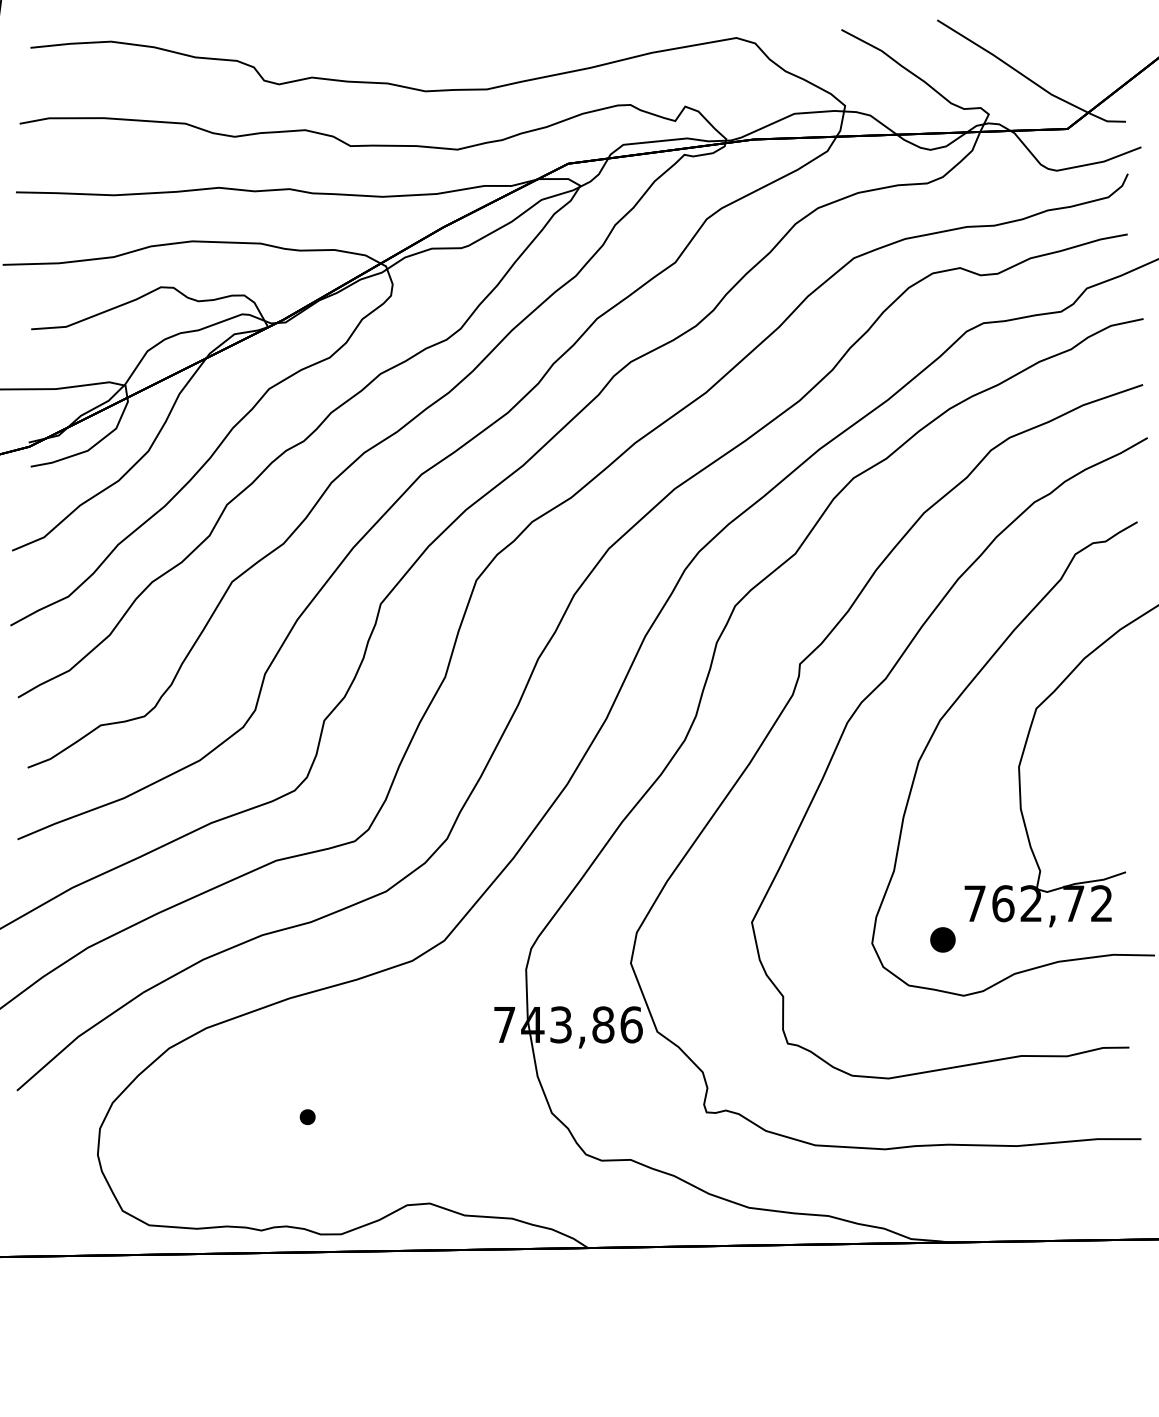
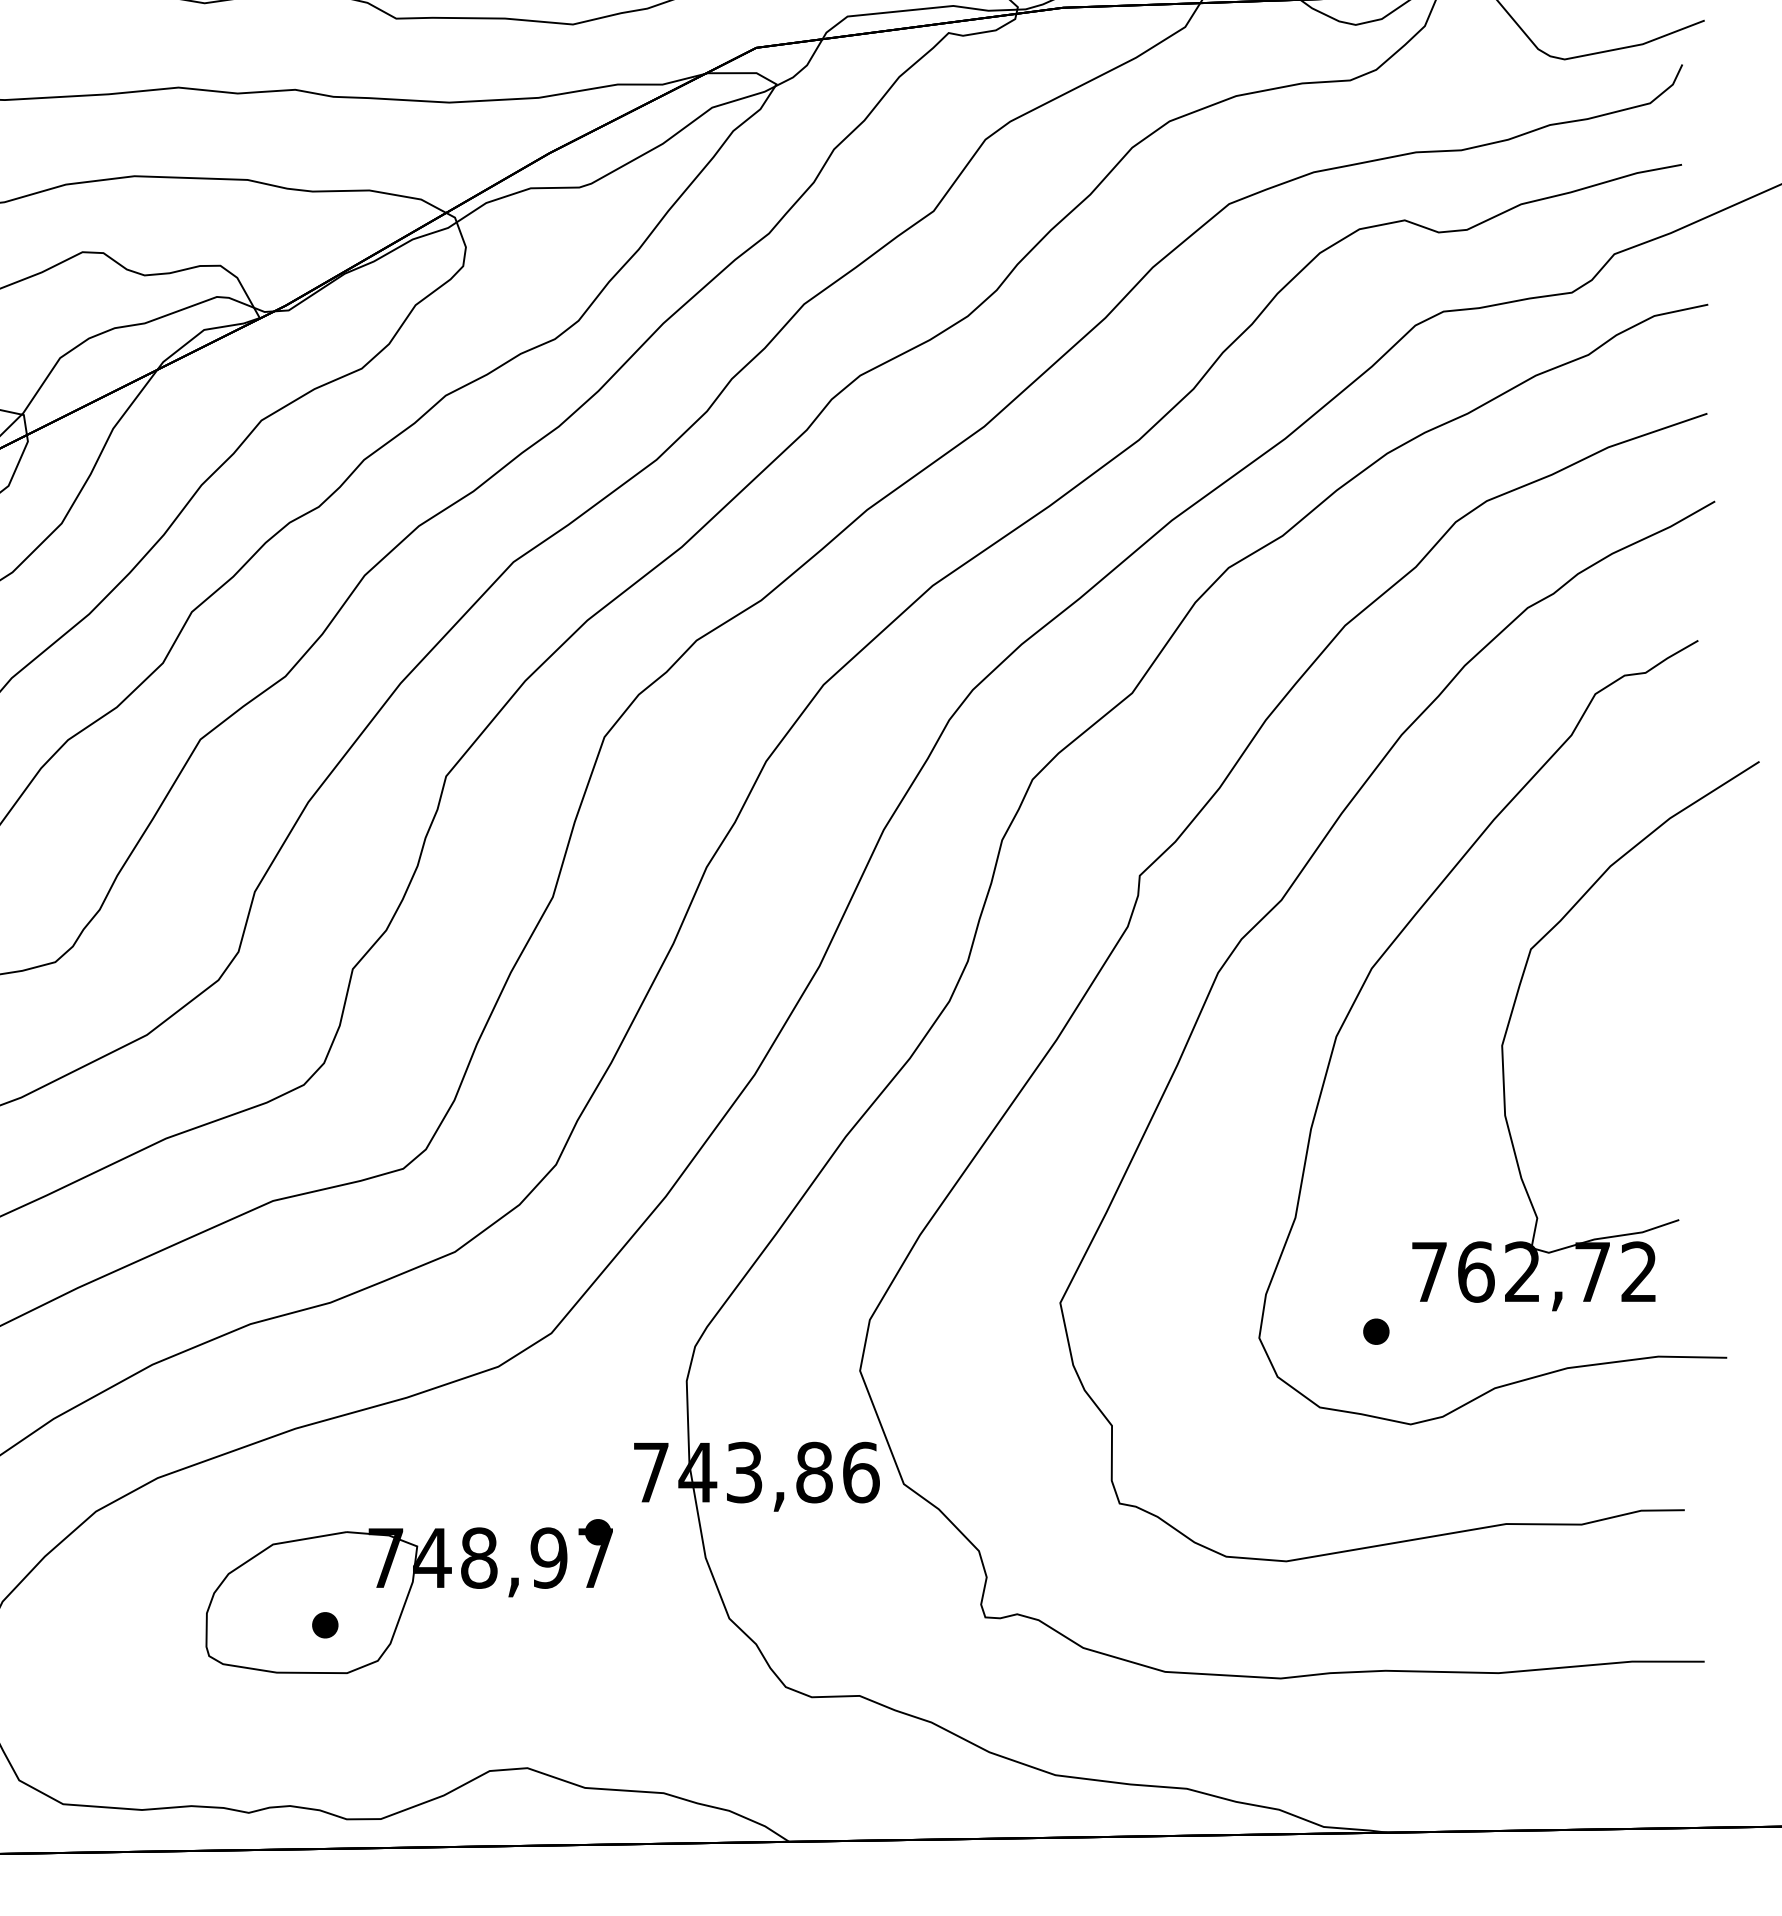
part: (942, 939) -> (1375, 1331), size x0.62
part: (358, 1099) -> (409, 1596), added

